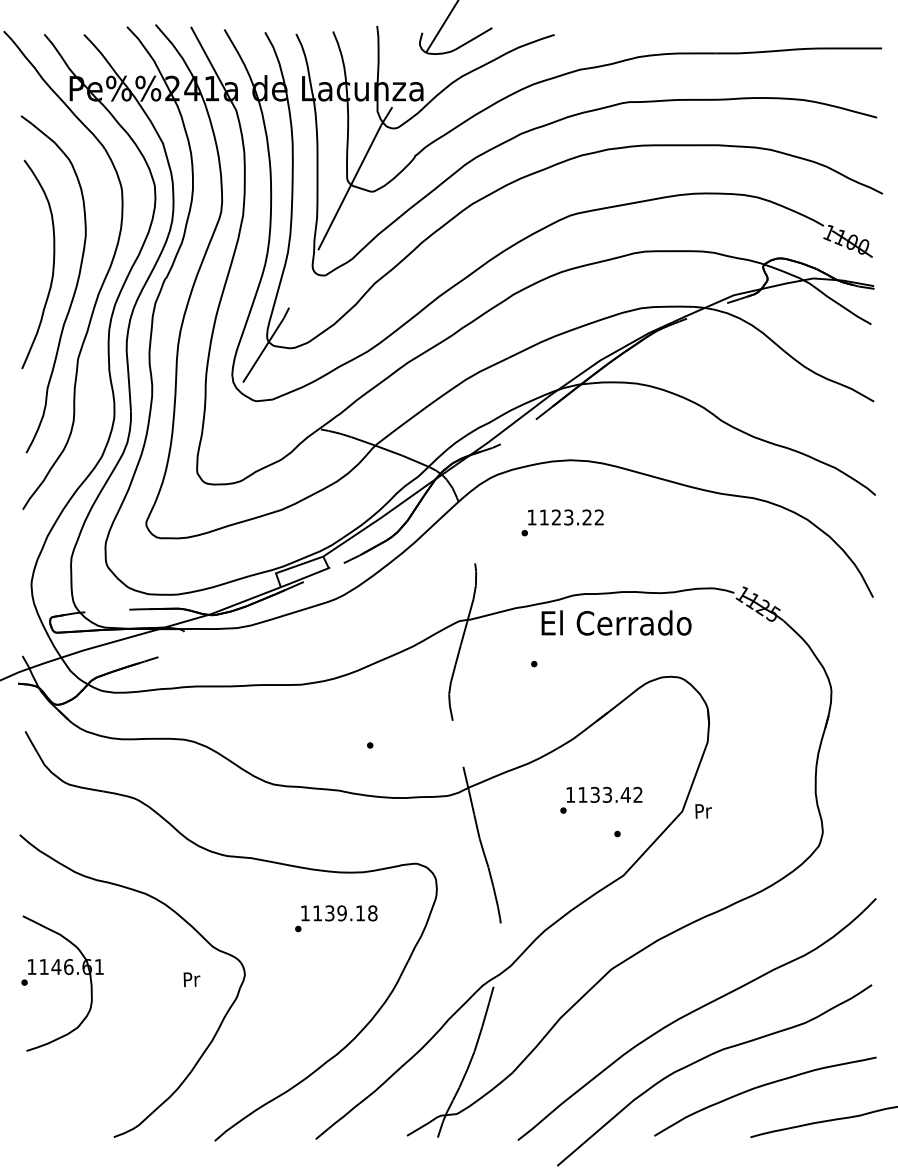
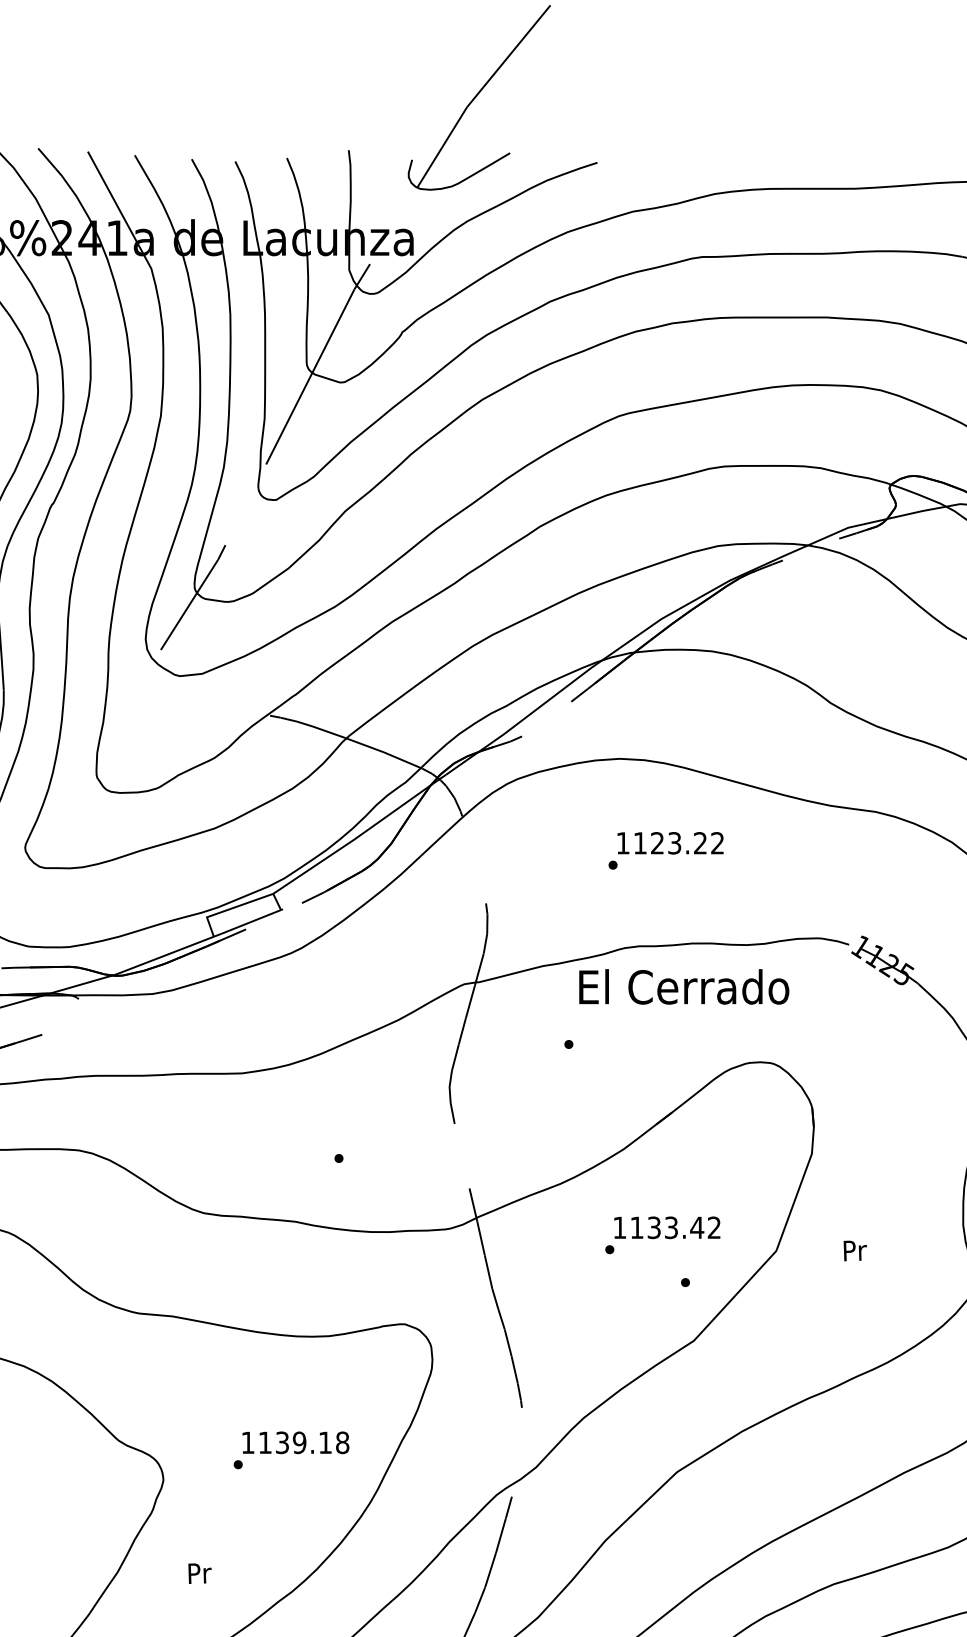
text: (562, 522) -> (665, 850), moved
text: (703, 811) -> (855, 1251), moved
text: (336, 918) -> (291, 1449), moved
text: (191, 979) -> (199, 1573), moved

